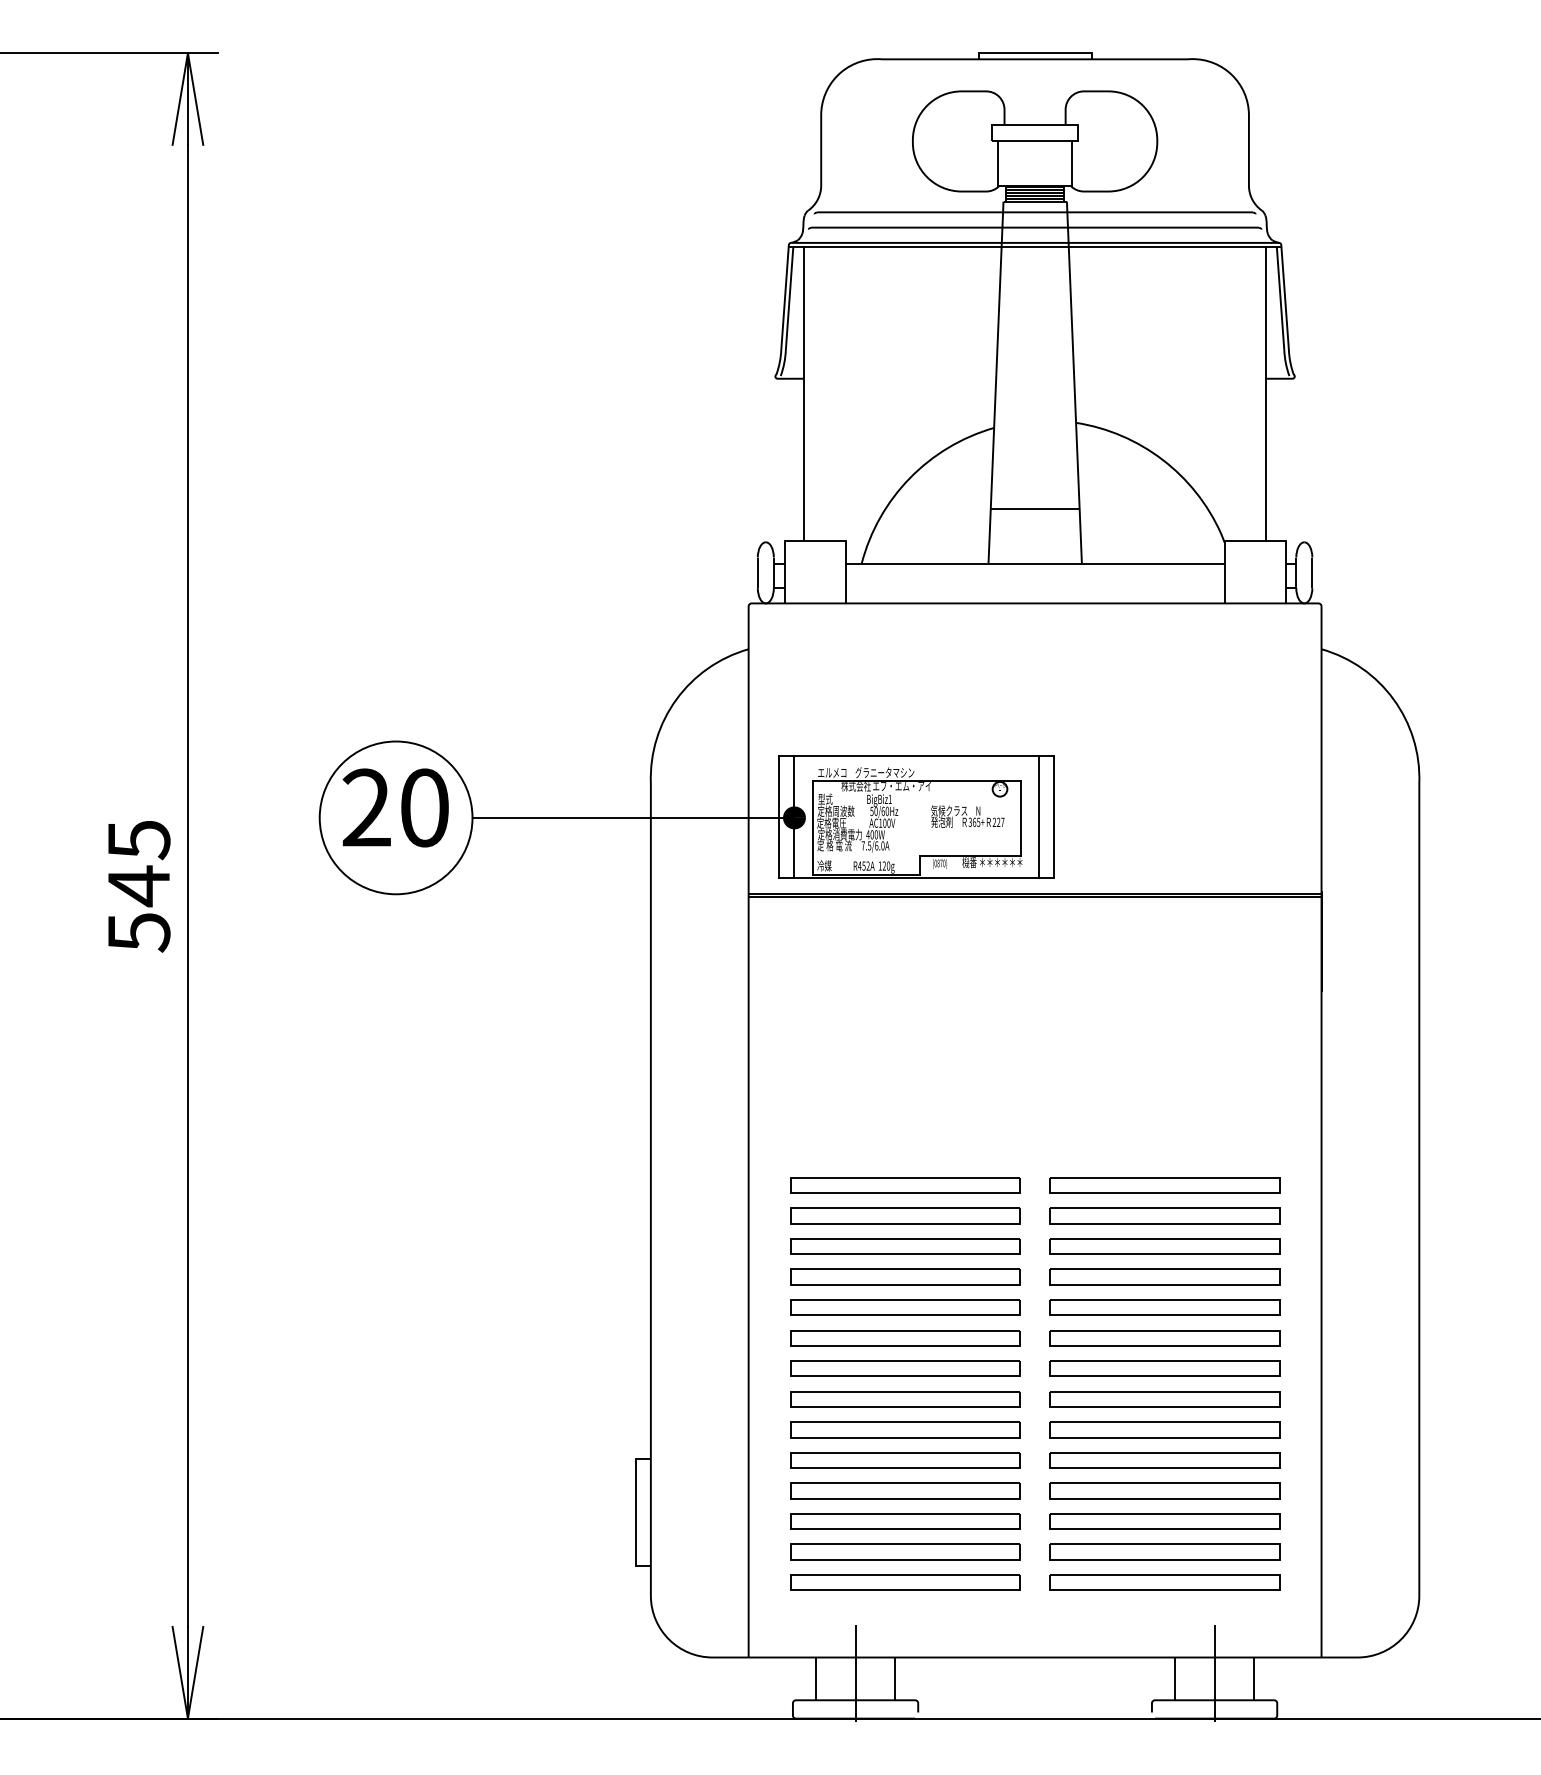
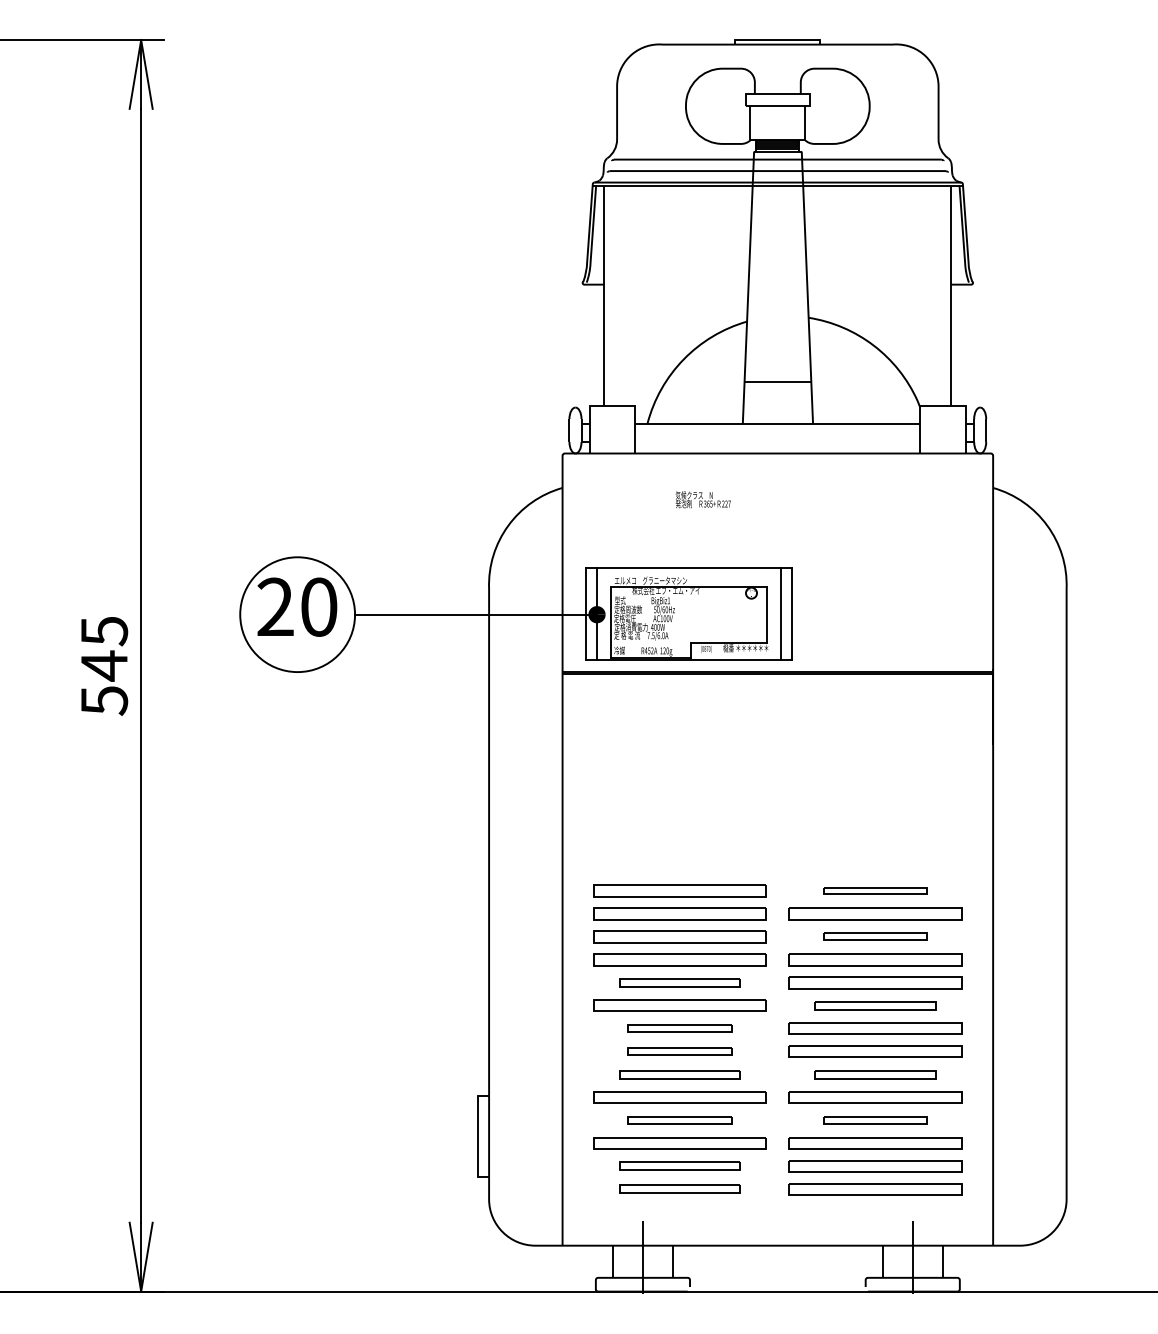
text: (966, 816) -> (702, 499), moved
part: (1165, 1184) -> (875, 890), size x0.6
part: (1165, 1246) -> (875, 936), size x0.6
part: (904, 1307) -> (679, 982), size x0.7
part: (1165, 1337) -> (875, 1005), size x0.7
part: (904, 1368) -> (679, 1028), size x0.6
part: (904, 1399) -> (679, 1051), size x0.6
part: (904, 1429) -> (679, 1074), size x0.7
part: (1165, 1429) -> (875, 1074), size x0.7
part: (904, 1490) -> (679, 1120), size x0.6
part: (1165, 1490) -> (875, 1120), size x0.6
part: (904, 1552) -> (679, 1166), size x0.7
part: (904, 1582) -> (679, 1189), size x0.7

